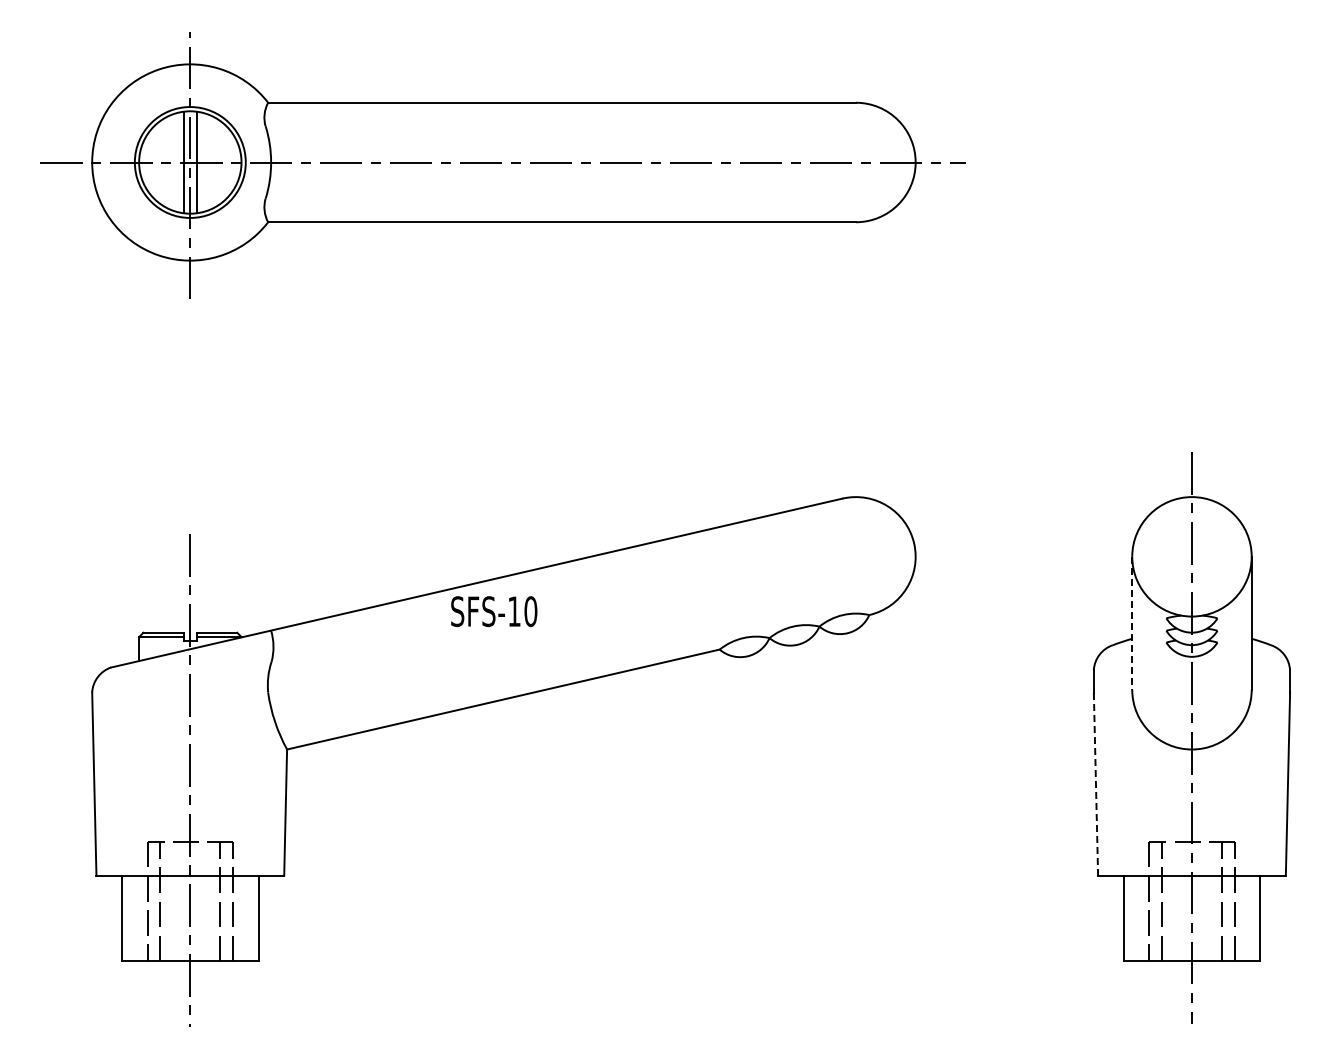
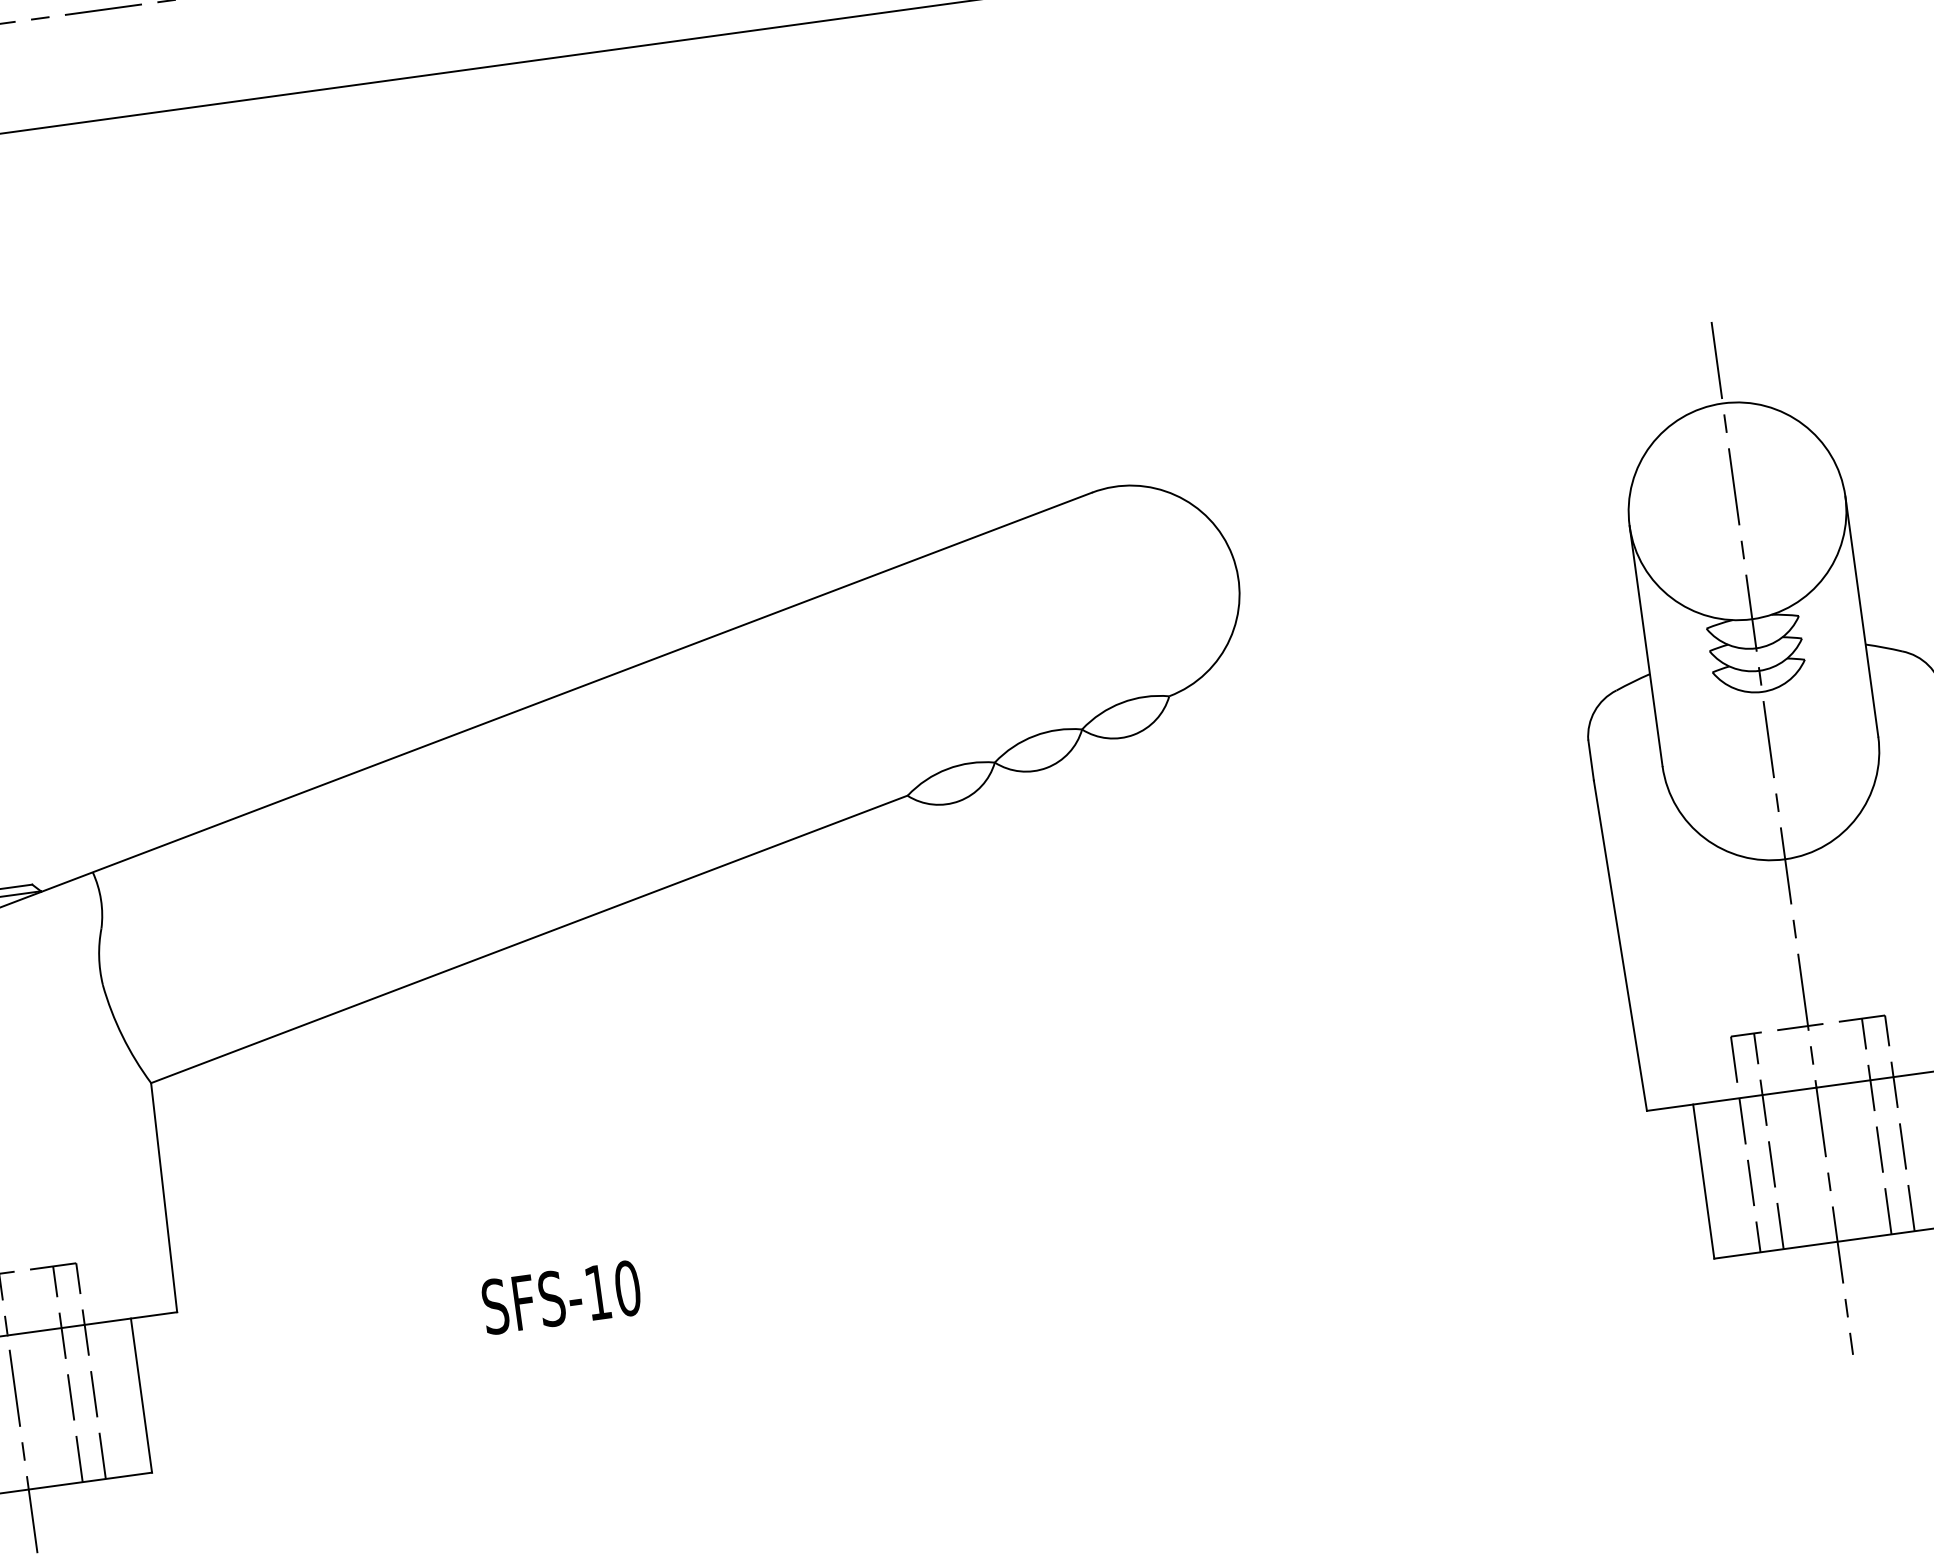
text: (494, 611) -> (562, 1297), moved
line: (1132, 623) -> (1646, 646), dashed -> solid
line: (1095, 784) -> (1619, 946), dashed -> solid

